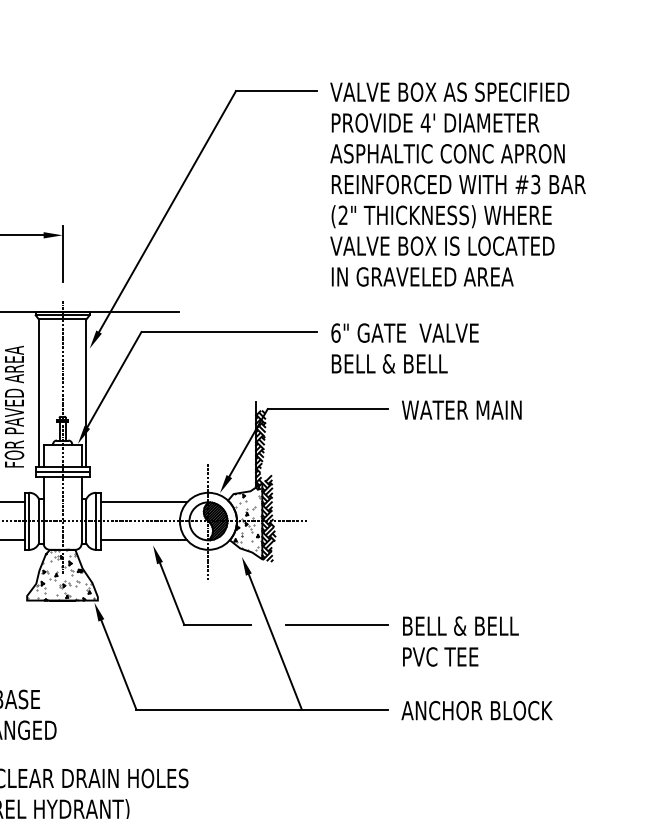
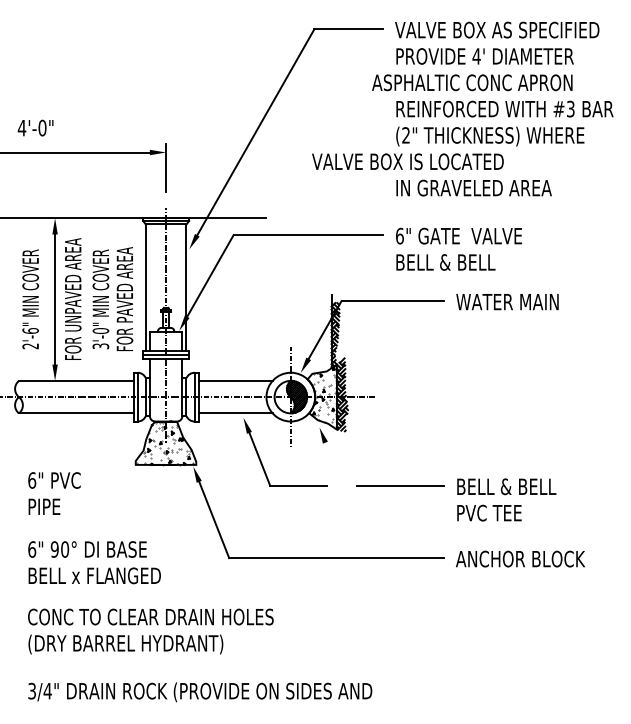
text: (447, 153) -> (472, 82), moved
text: (441, 245) -> (407, 161), moved
line: (274, 642) -> (347, 500), removed

